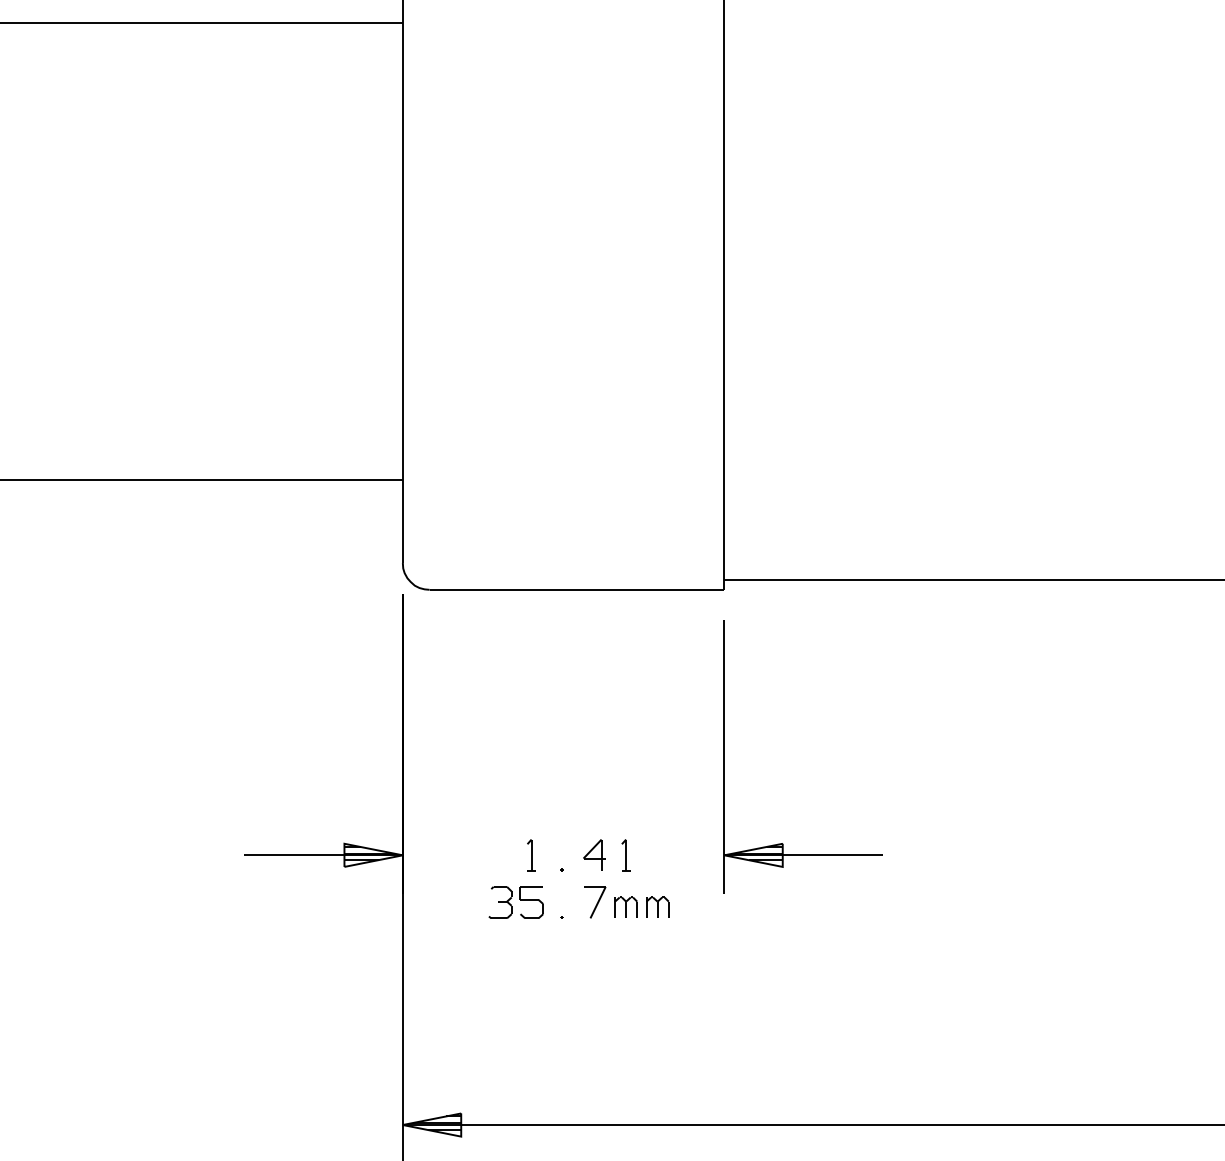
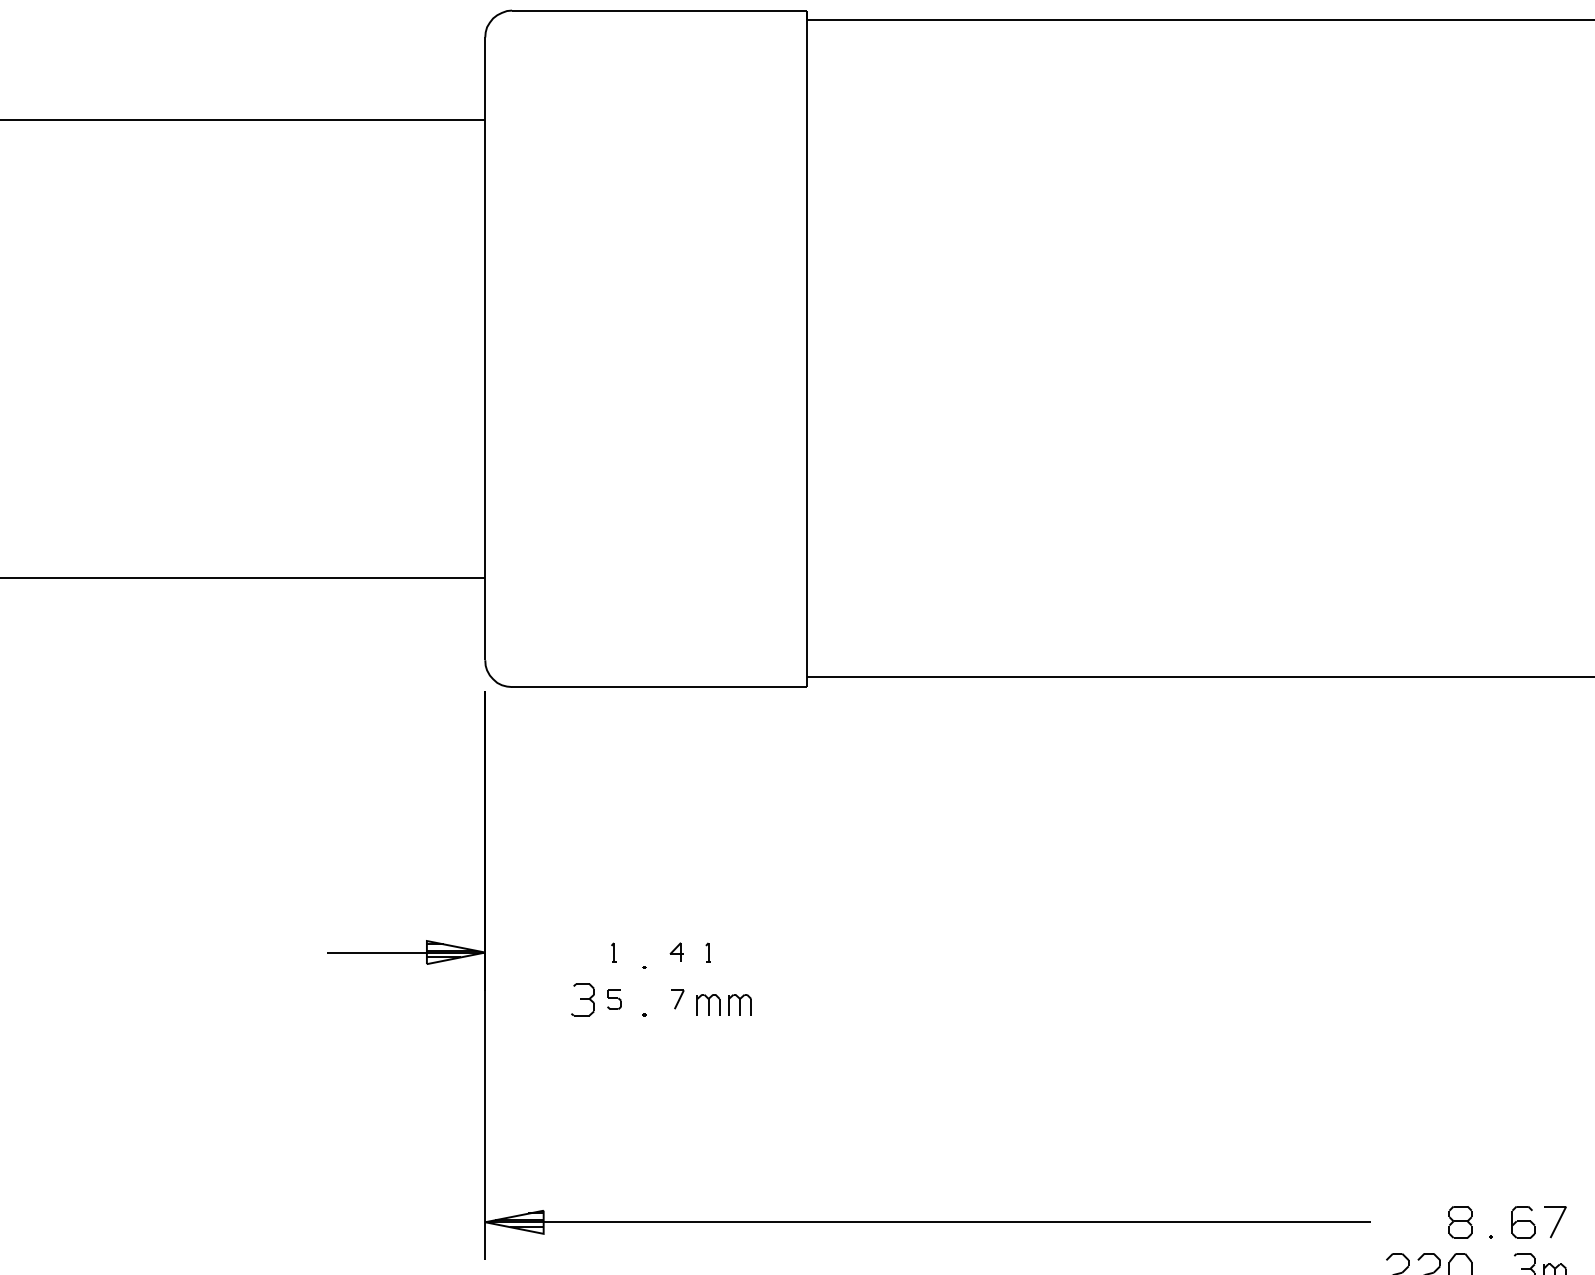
part: (725, 757) -> (807, 854), removed
part: (594, 854) -> (676, 951), size x0.6
part: (531, 855) -> (613, 952), size x0.6
part: (626, 855) -> (708, 952), size x0.6
part: (532, 902) -> (614, 999), size x0.6
part: (595, 902) -> (677, 999), size x0.6

